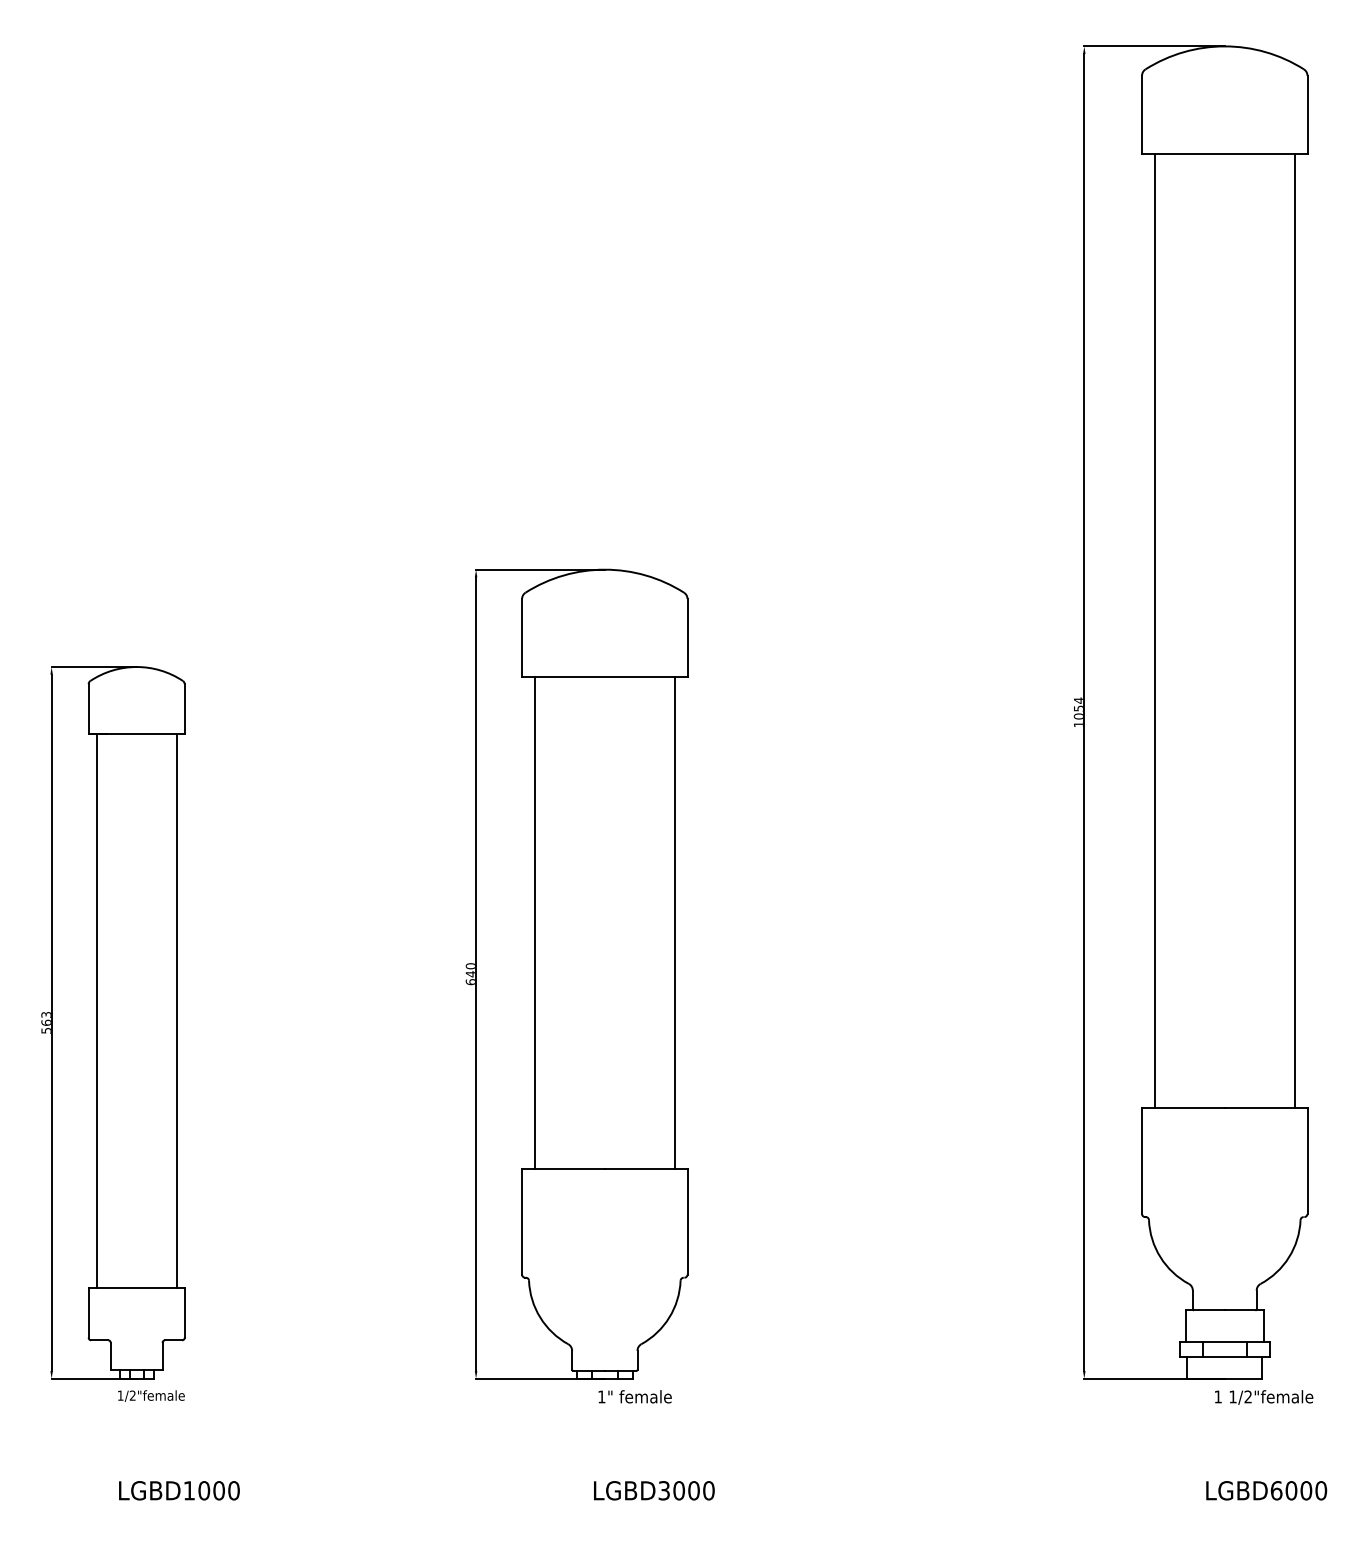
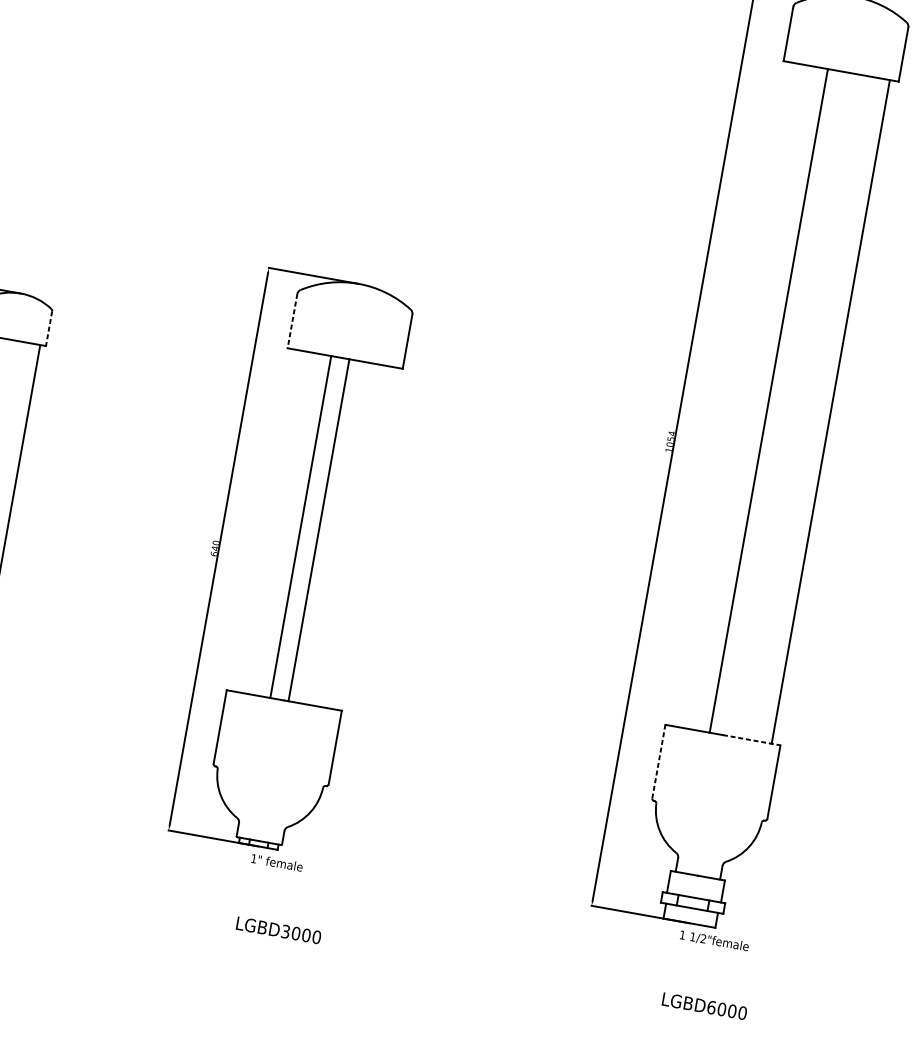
line: (1154, 630) -> (768, 400), moved
line: (522, 638) -> (292, 321), solid -> dashed
line: (184, 709) -> (48, 329), solid -> dashed
line: (534, 922) -> (300, 526), moved
line: (674, 922) -> (318, 529), moved
line: (1266, 1108) -> (751, 740), solid -> dashed
line: (1142, 1161) -> (659, 762), solid -> dashed

